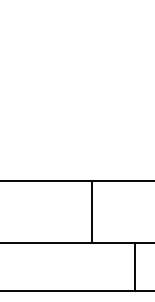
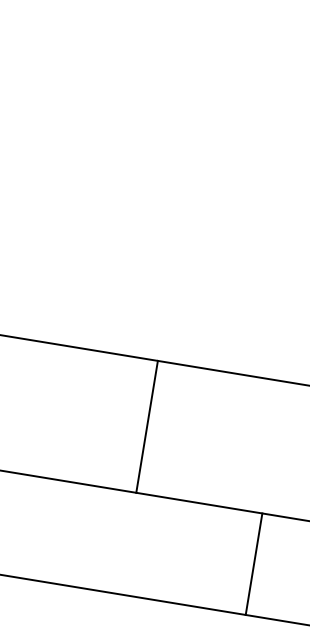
line: (91, 212) -> (146, 427), moved
line: (135, 267) -> (254, 564), moved

